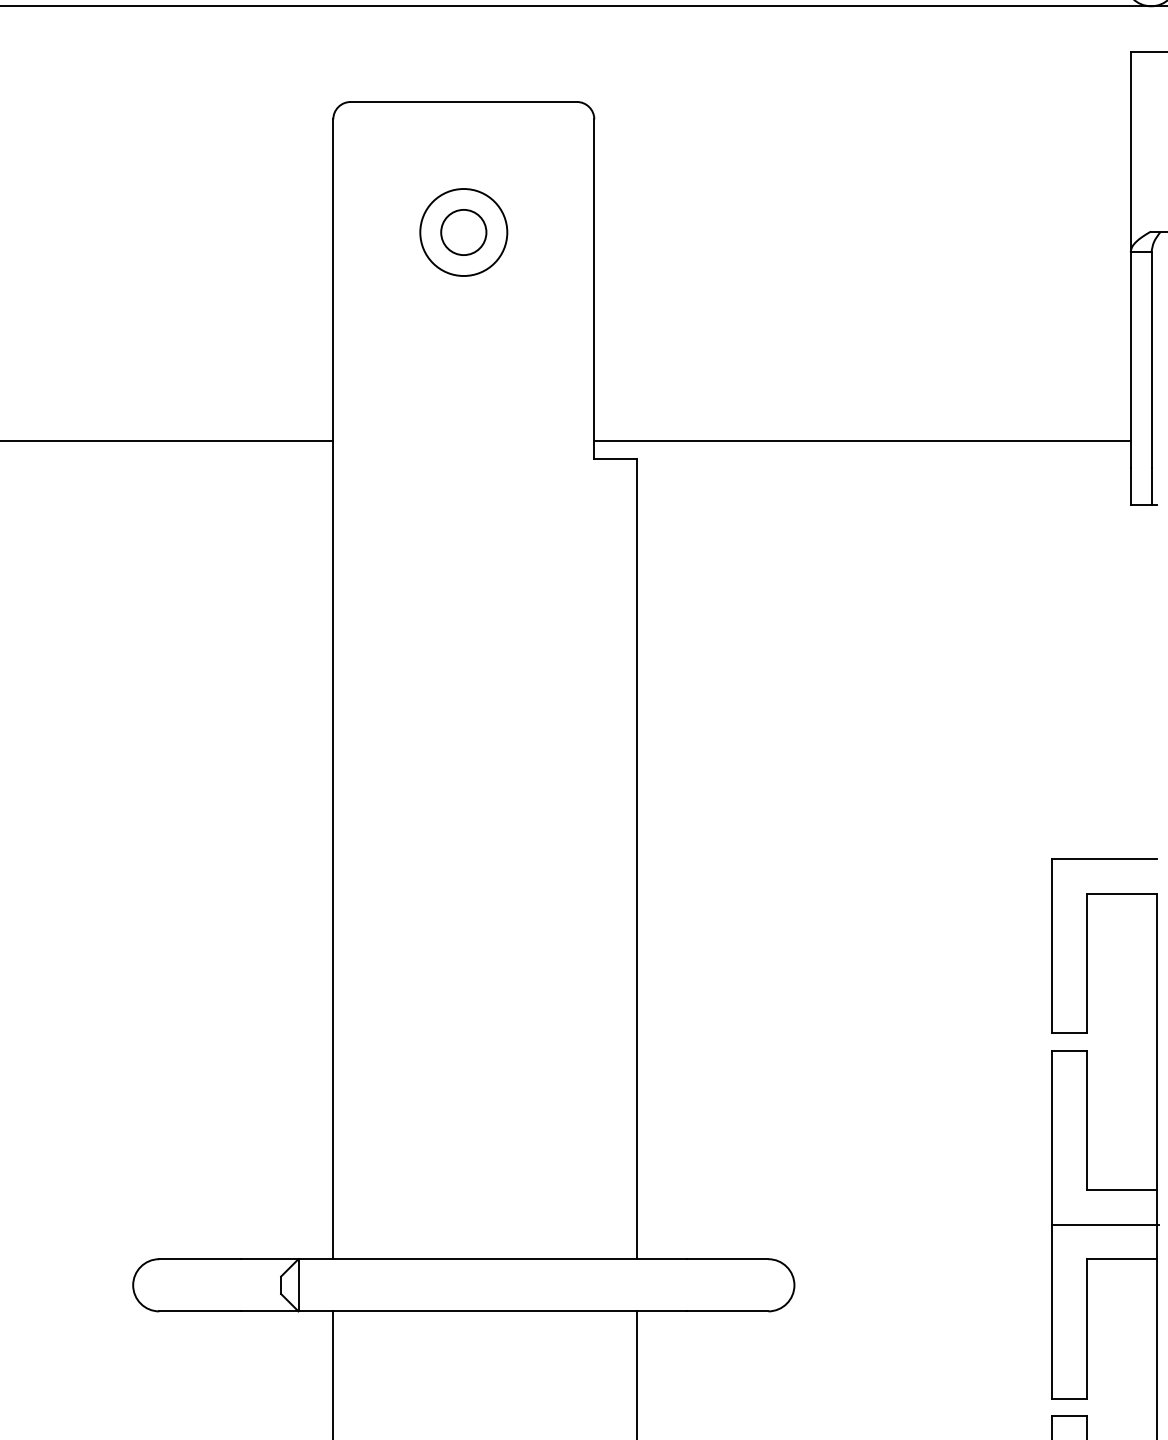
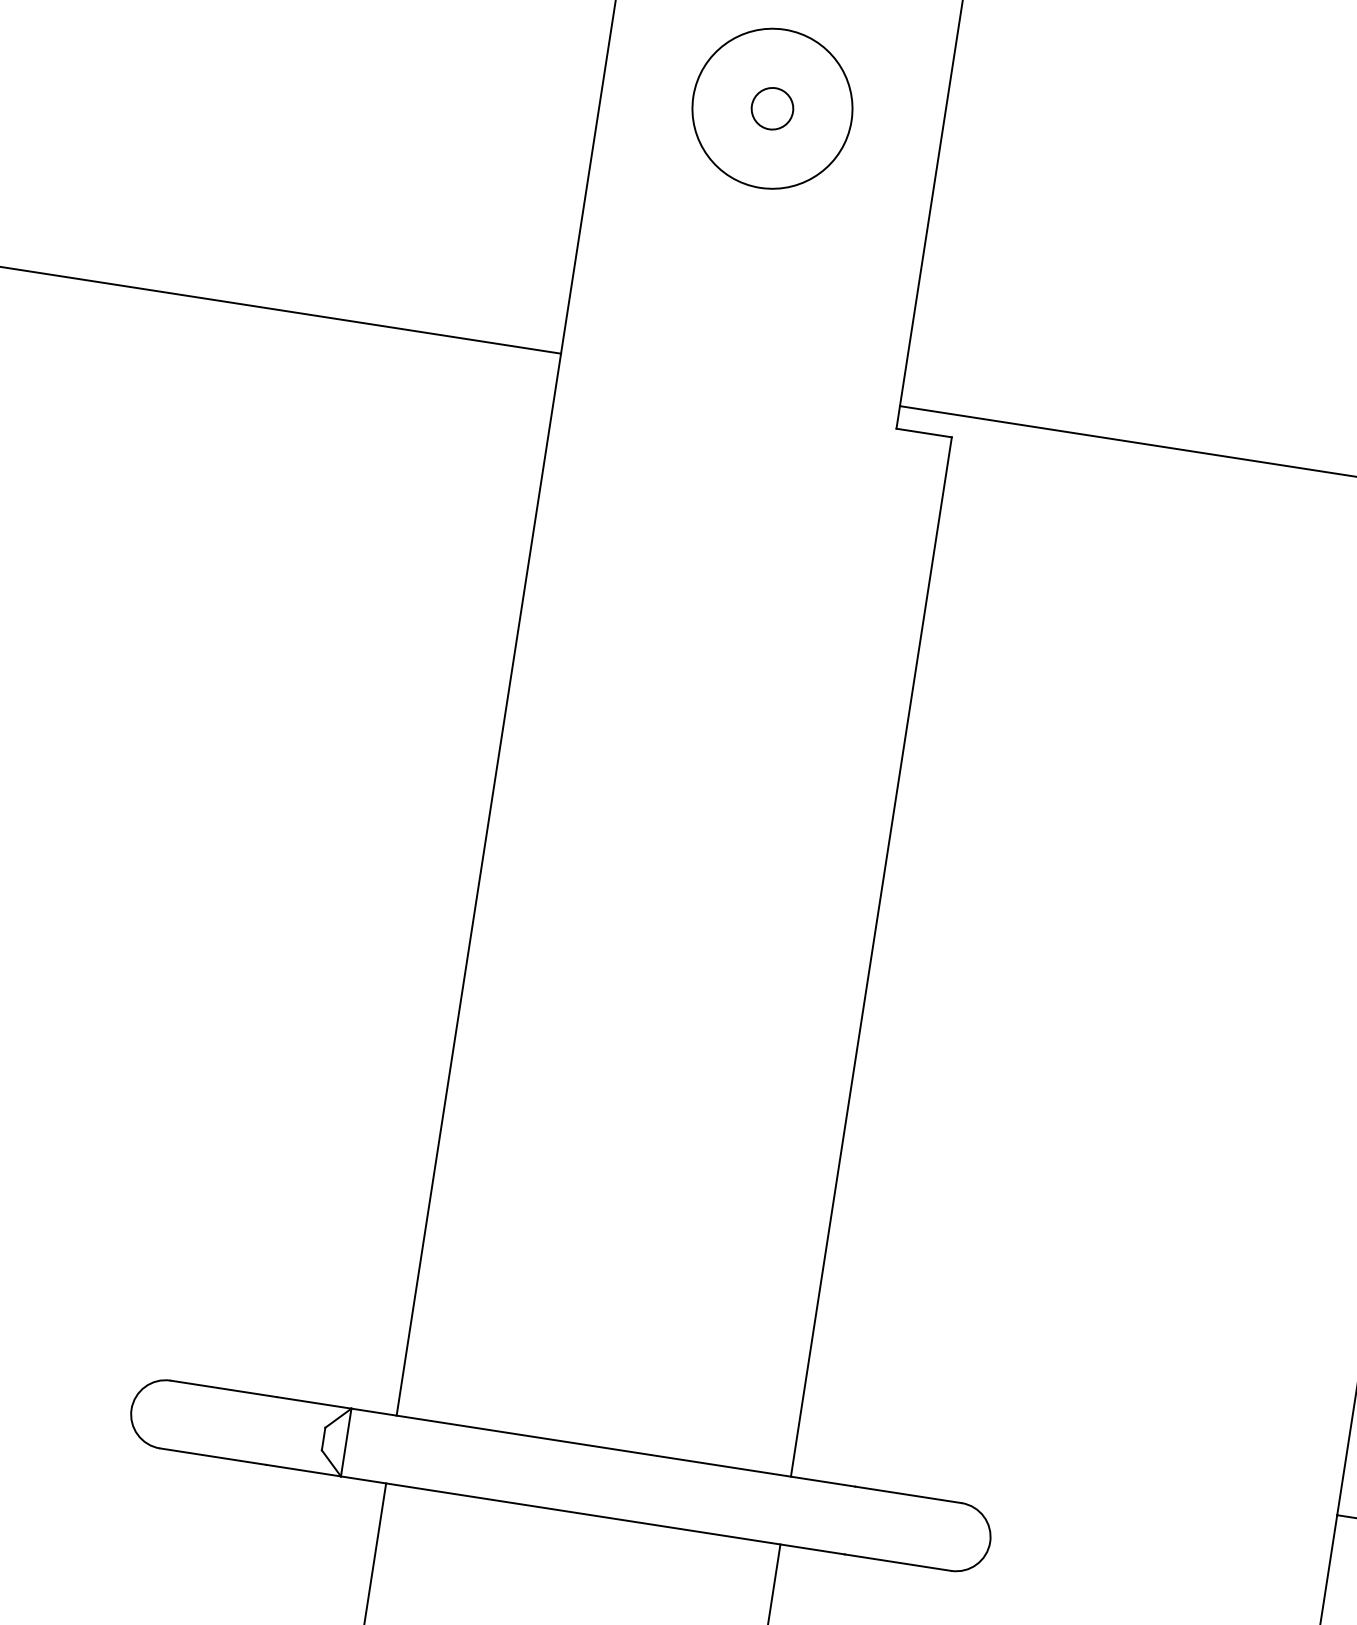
circle: (463, 232) -> (772, 108), size x0.7
circle: (463, 232) -> (772, 108), size x1.4

